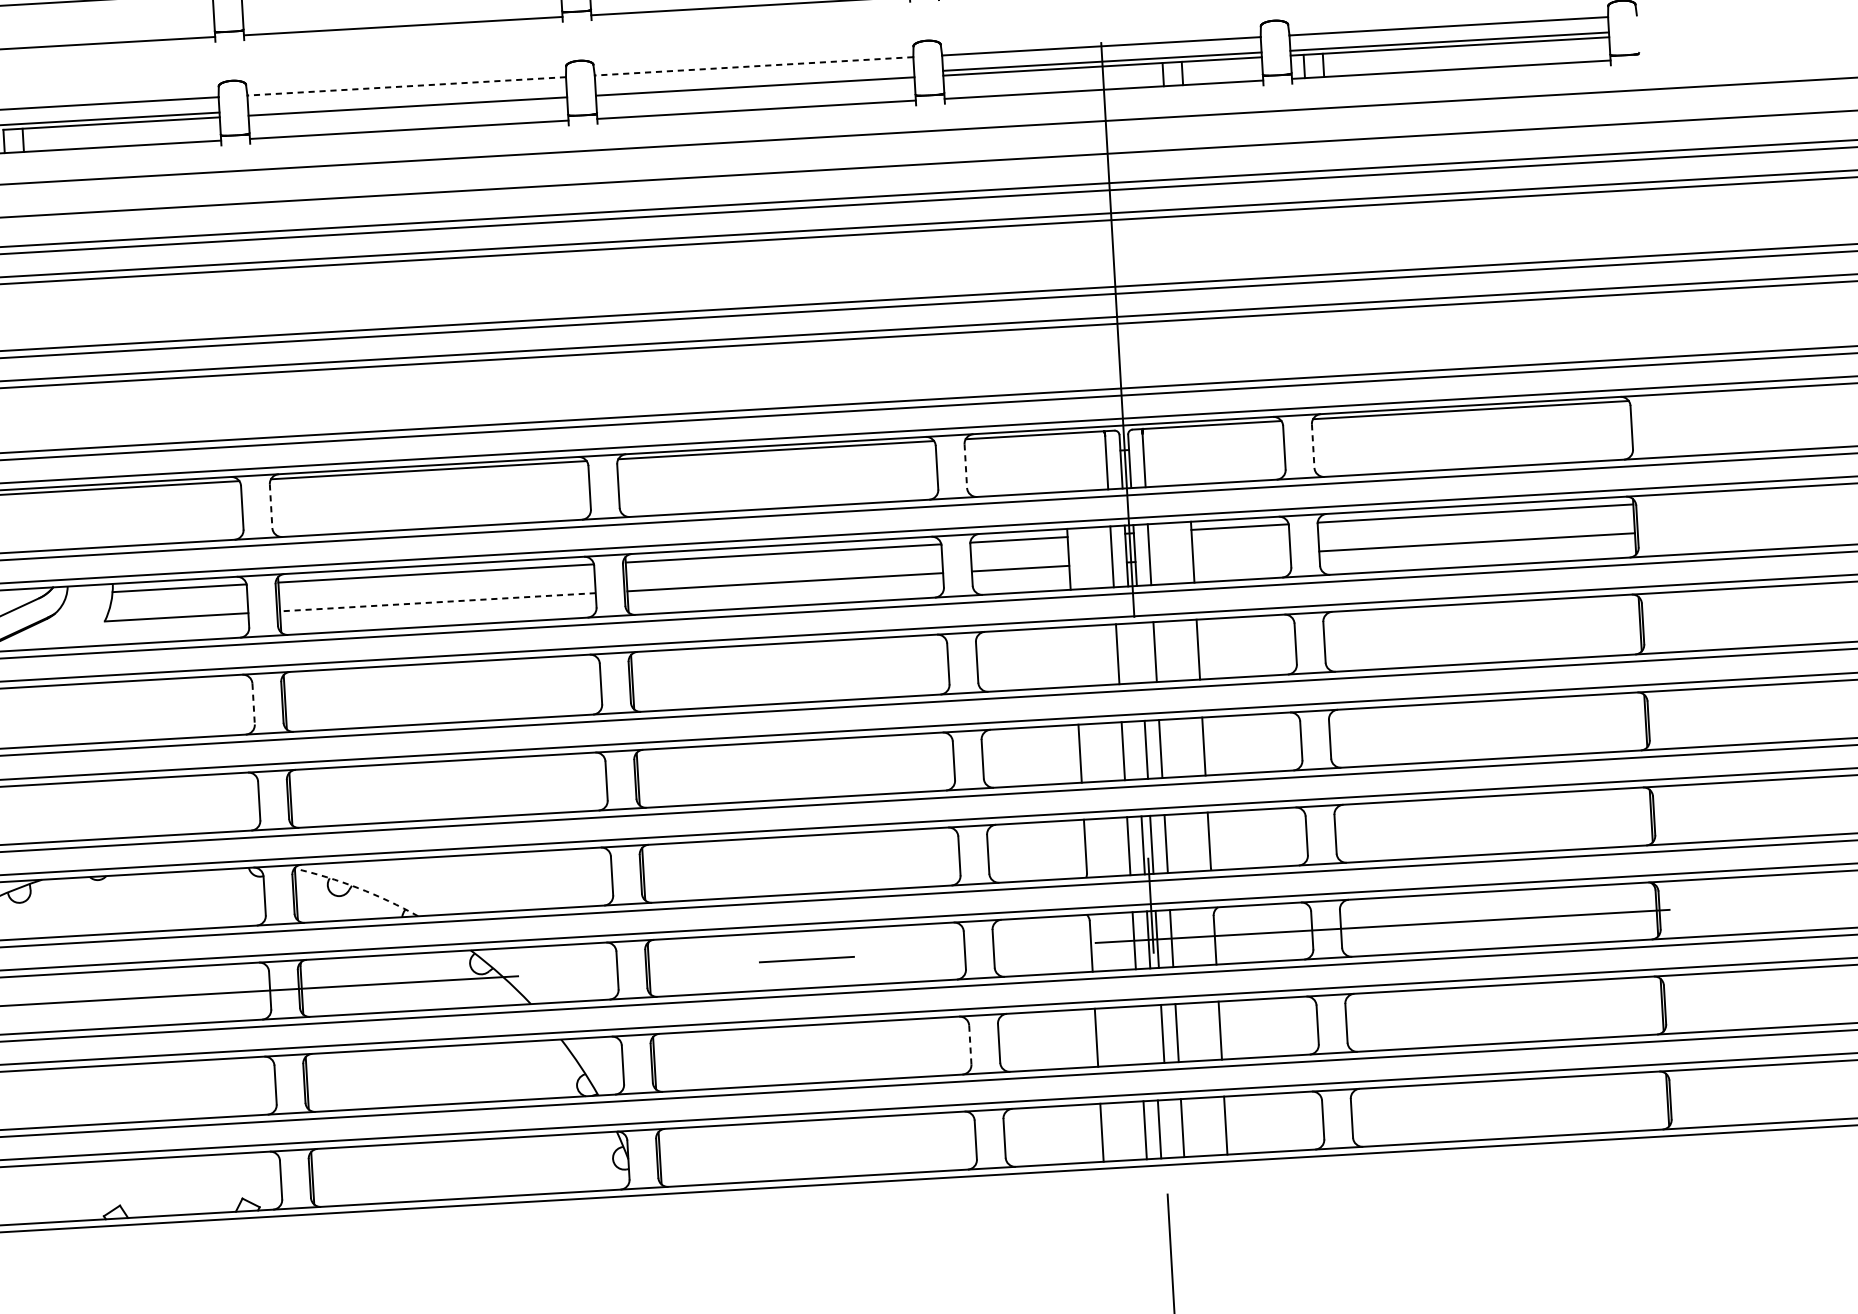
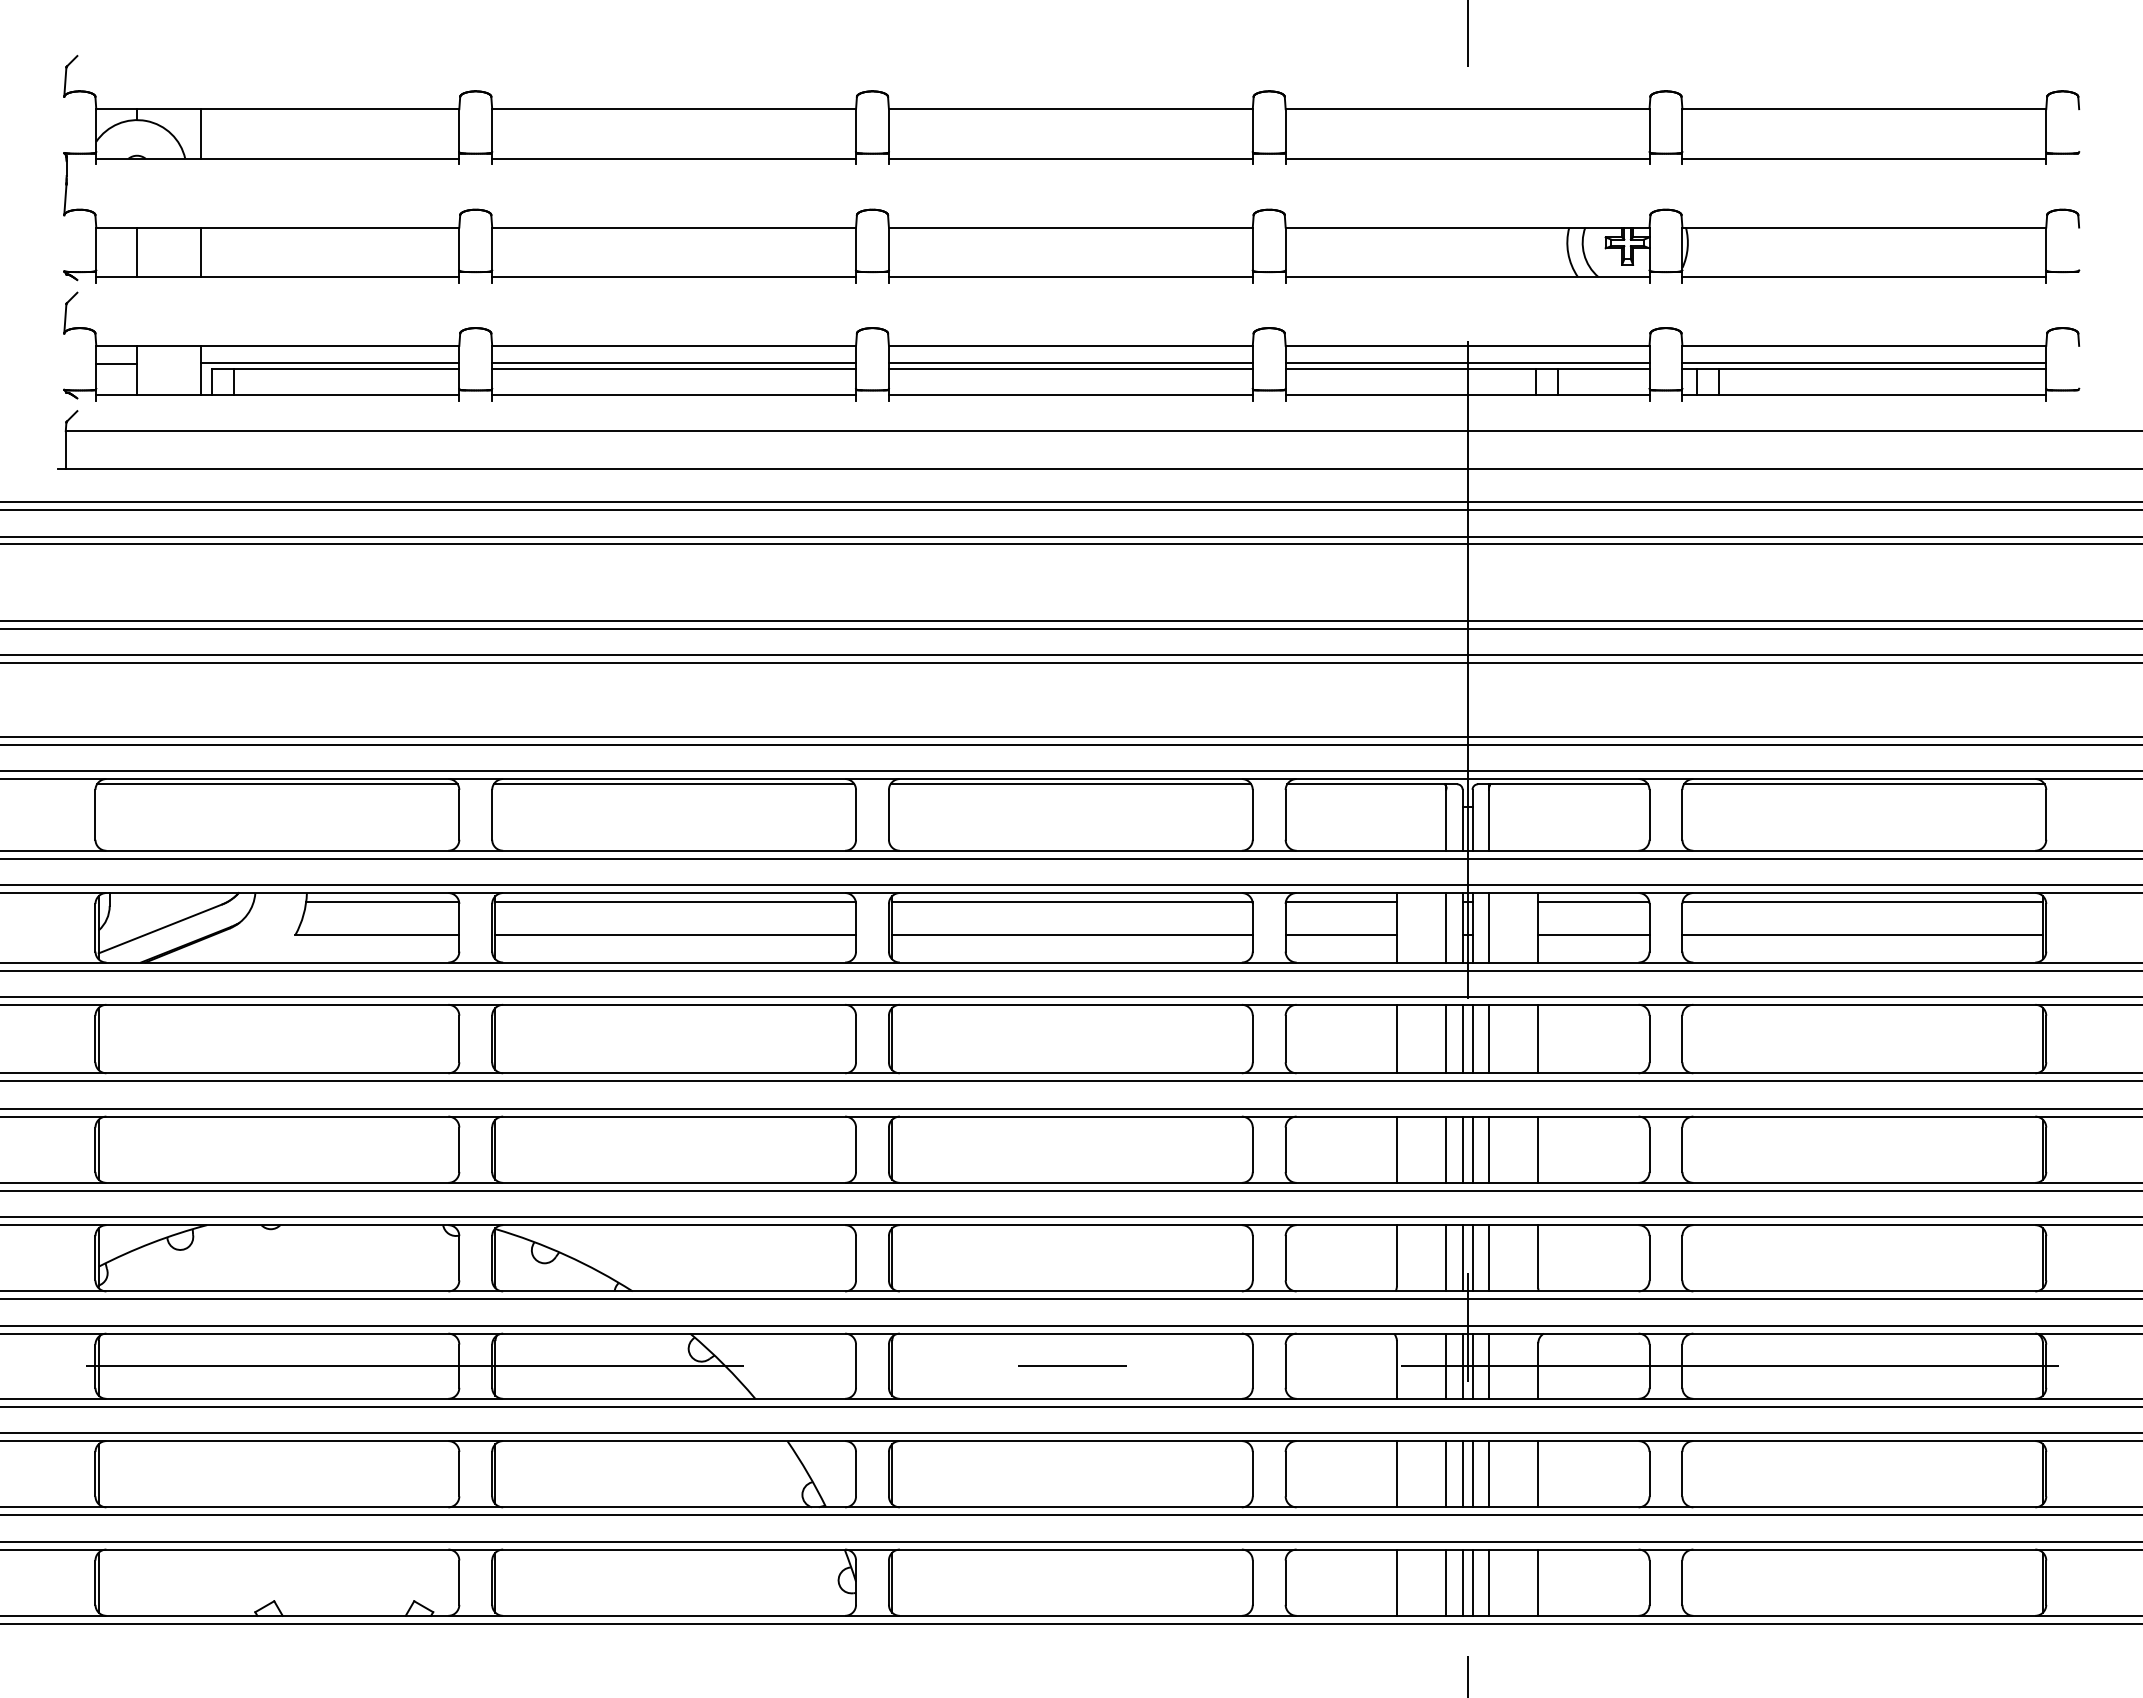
line: (753, 66) -> (1070, 345), dashed -> solid
line: (754, 81) -> (1070, 363), added
line: (407, 86) -> (674, 345), dashed -> solid
line: (407, 101) -> (674, 363), added
line: (1313, 445) -> (1682, 814), dashed -> solid
line: (965, 465) -> (1285, 814), dashed -> solid
line: (271, 505) -> (492, 814), dashed -> solid
line: (1241, 556) -> (1593, 935), added
line: (437, 602) -> (675, 935), dashed -> solid
line: (1131, 652) -> (1462, 1038), added
line: (1140, 652) -> (1472, 1038), added
line: (1074, 656) -> (1396, 1038), added
line: (253, 704) -> (459, 1039), dashed -> solid
line: (1137, 750) -> (1462, 1149), added
arc: (358, 888) -> (566, 1255), dashed -> solid
line: (1153, 1034) -> (1462, 1474), added
line: (1139, 1035) -> (1446, 1474), added
line: (970, 1045) -> (1252, 1474), dashed -> solid
line: (1168, 1128) -> (1472, 1582), added

